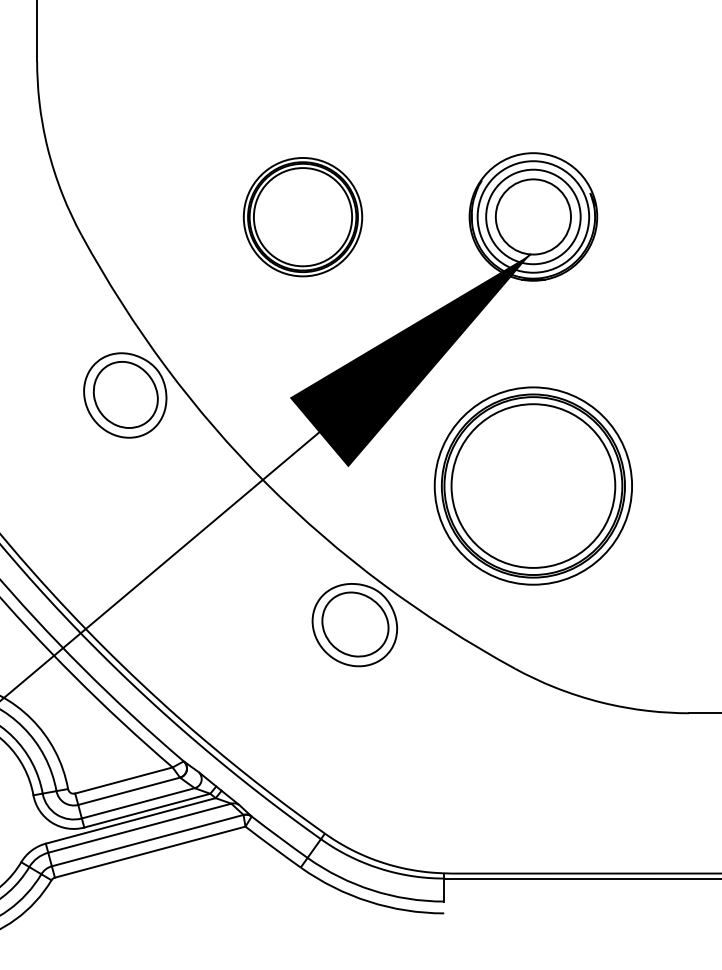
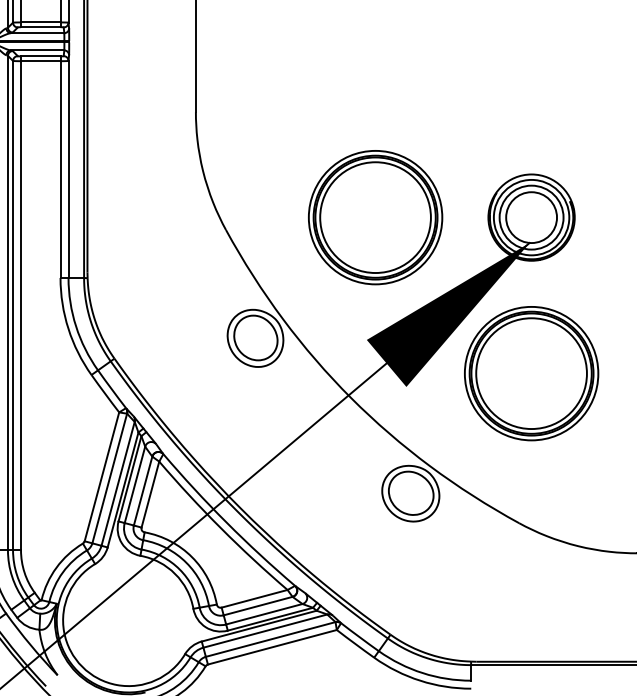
part: (302, 216) -> (375, 217), size x1.67
part: (533, 485) -> (531, 373), moved

